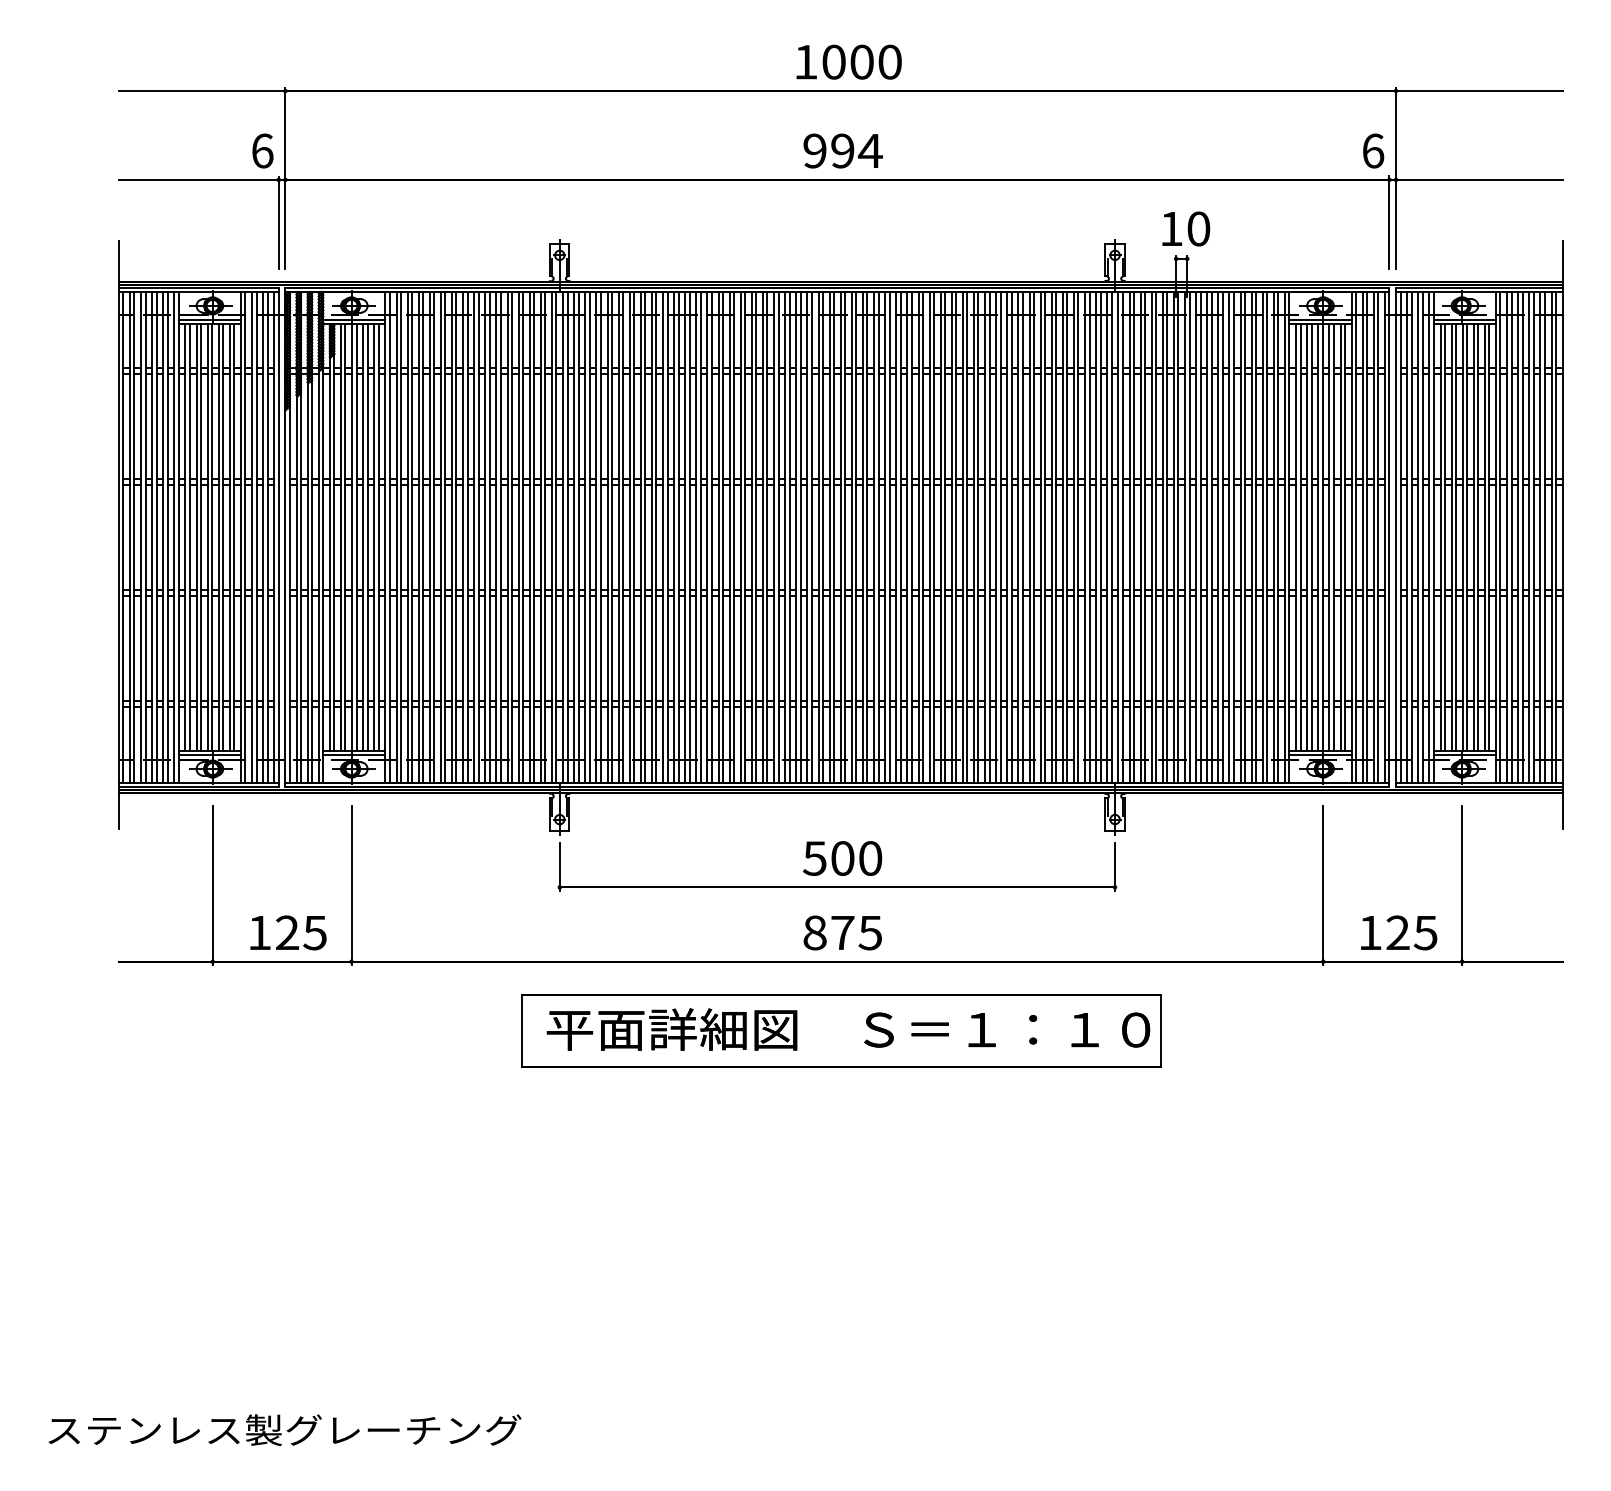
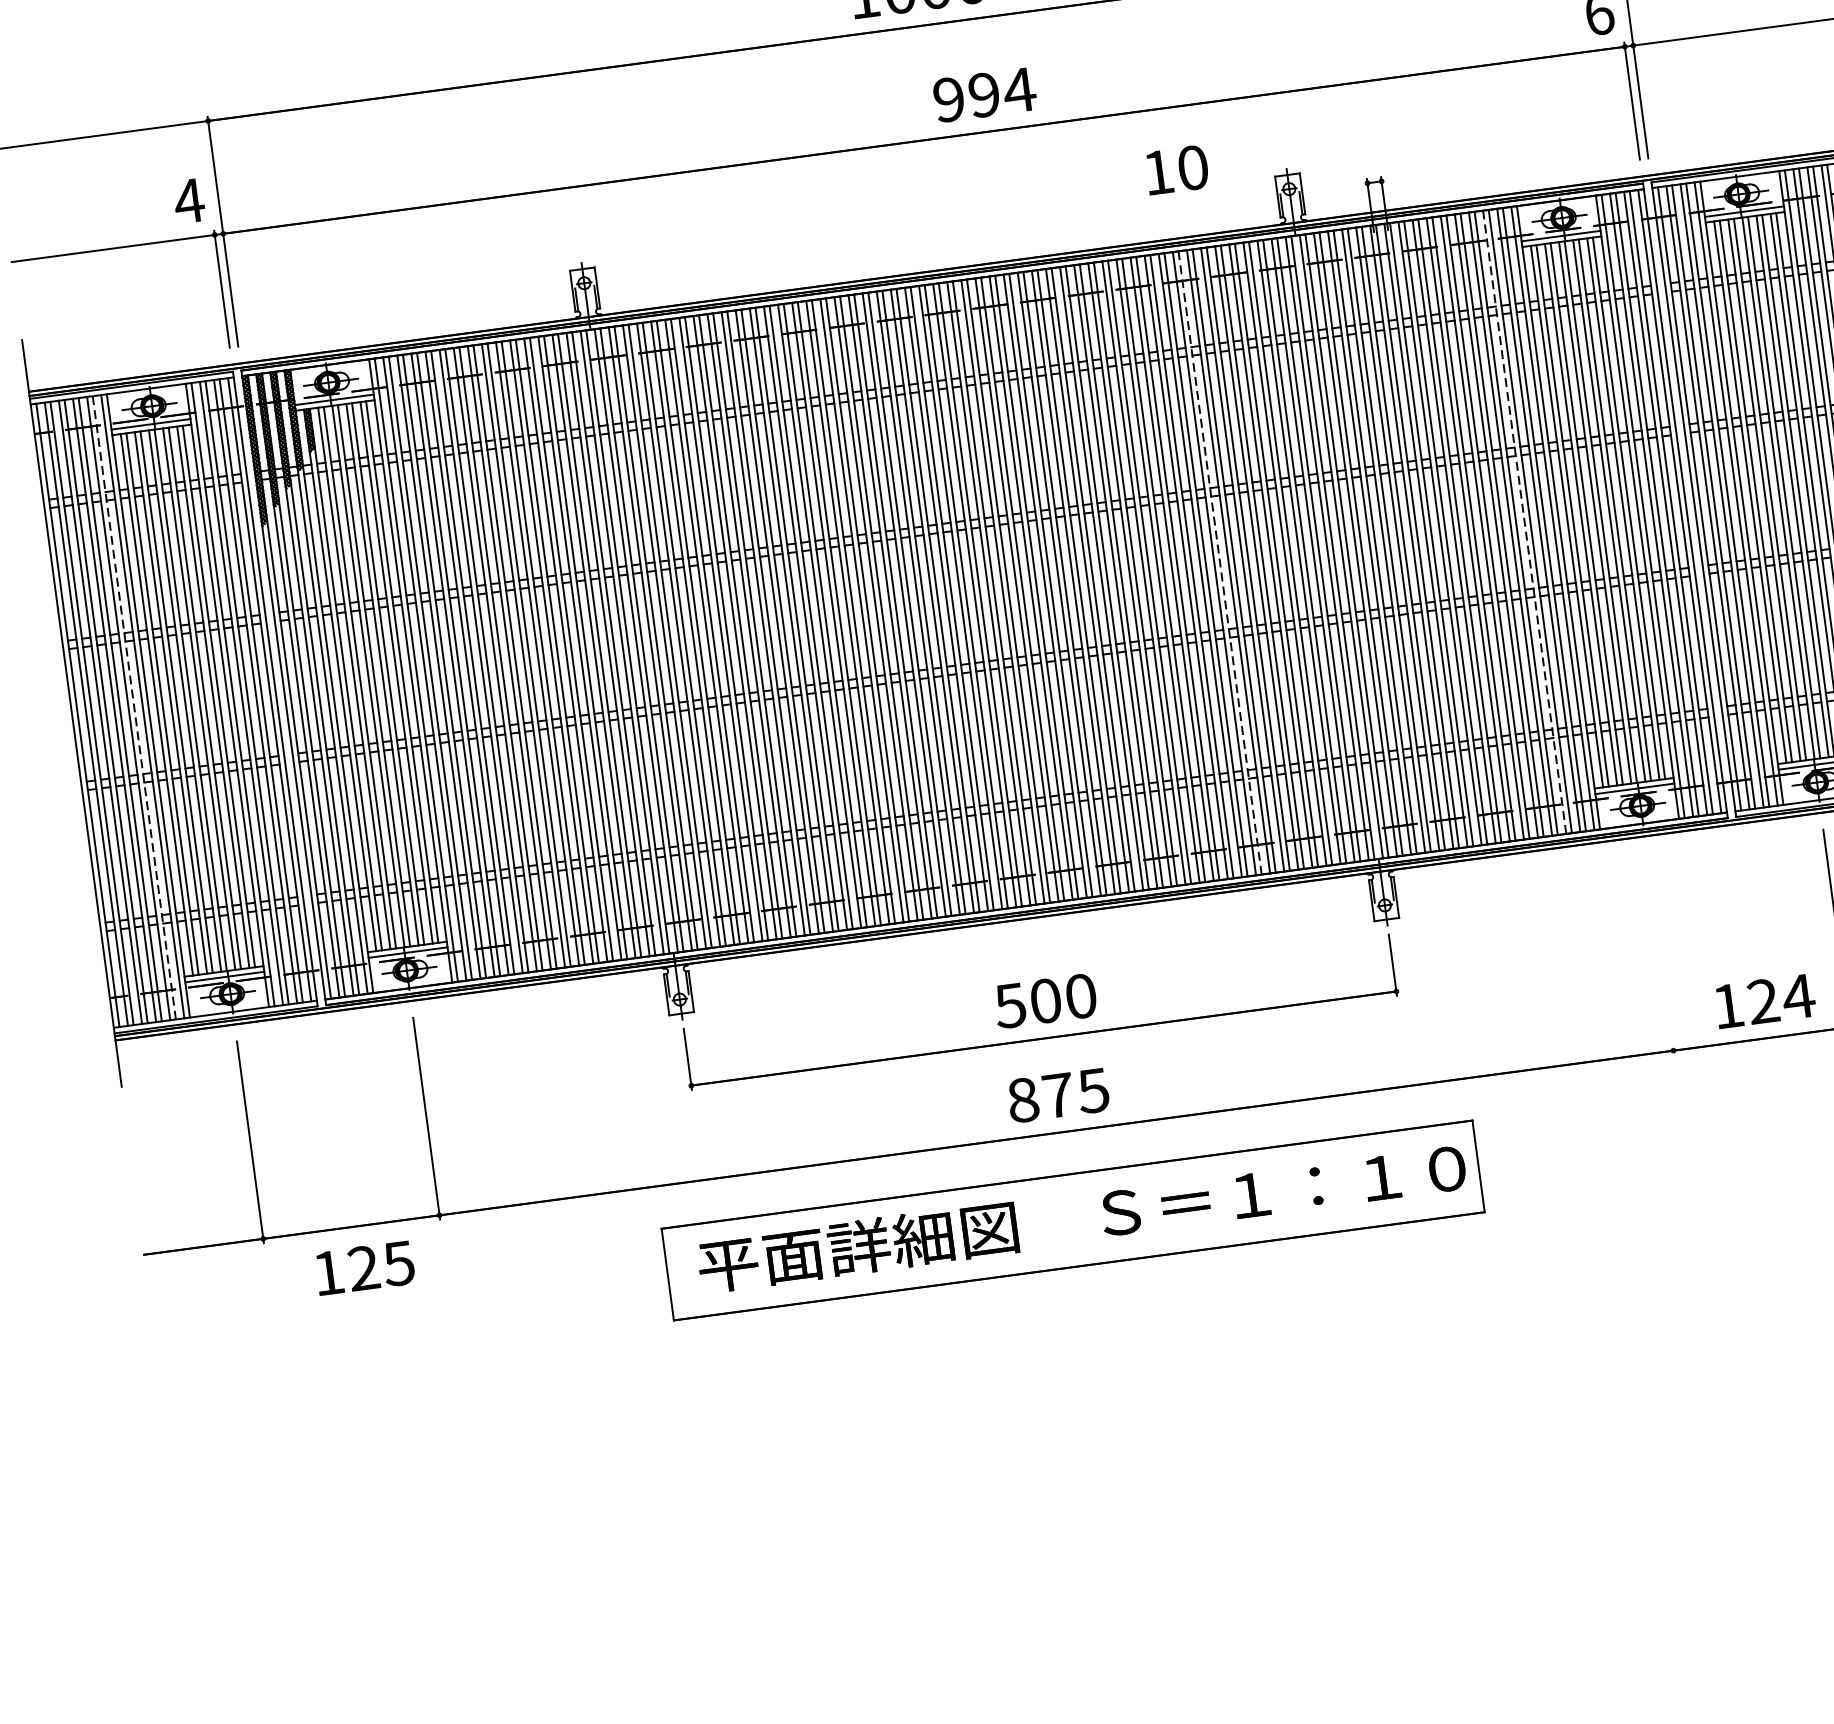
text: (262, 150) -> (189, 200), 6 -> 4
text: (842, 150) -> (983, 94), moved
text: (1186, 228) -> (1177, 169), moved
line: (1262, 536) -> (1524, 521), solid -> dashed
line: (1022, 537) -> (1219, 563), solid -> dashed
line: (167, 538) -> (134, 709), solid -> dashed
line: (1323, 885) -> (1660, 953), removed
text: (288, 932) -> (365, 1267), moved
text: (1425, 933) -> (1798, 997), 125 -> 124

